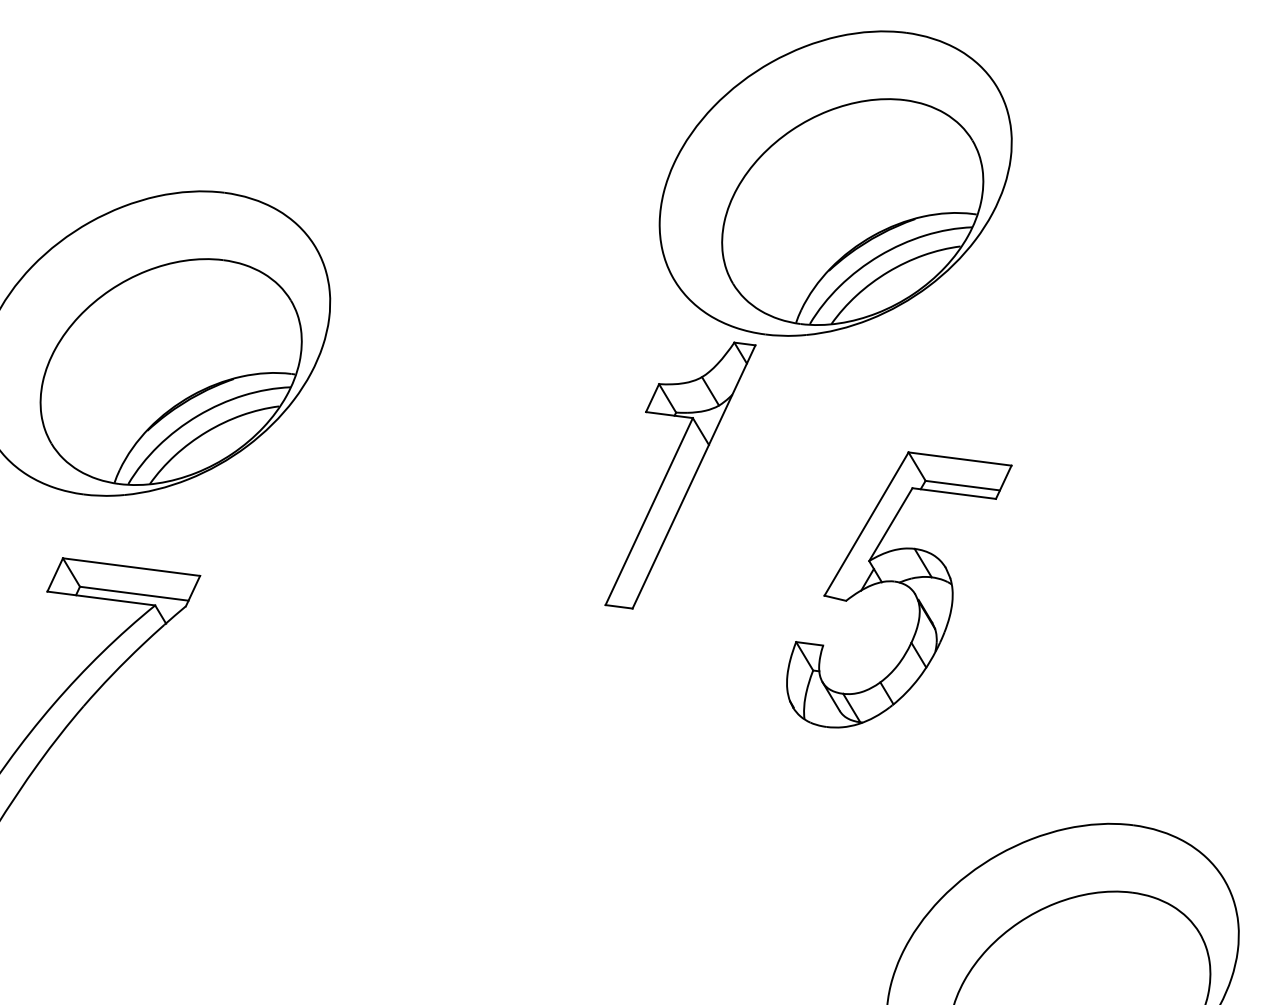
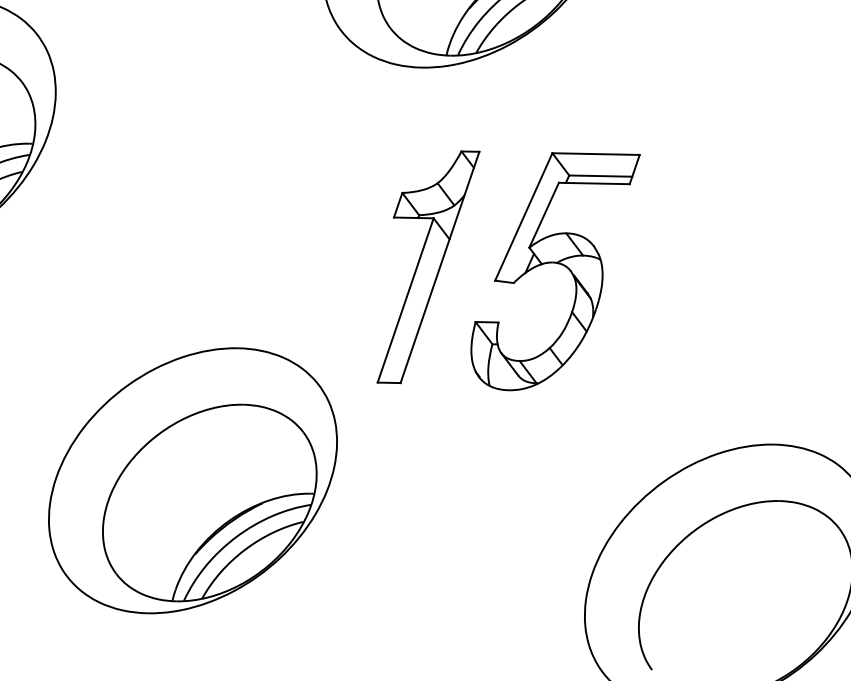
part: (680, 475) -> (428, 267), moved
part: (441, 793) -> (192, 480), added

